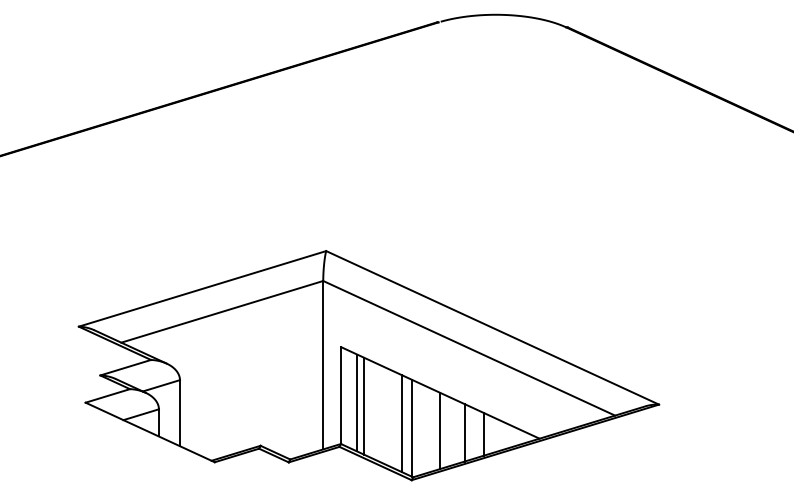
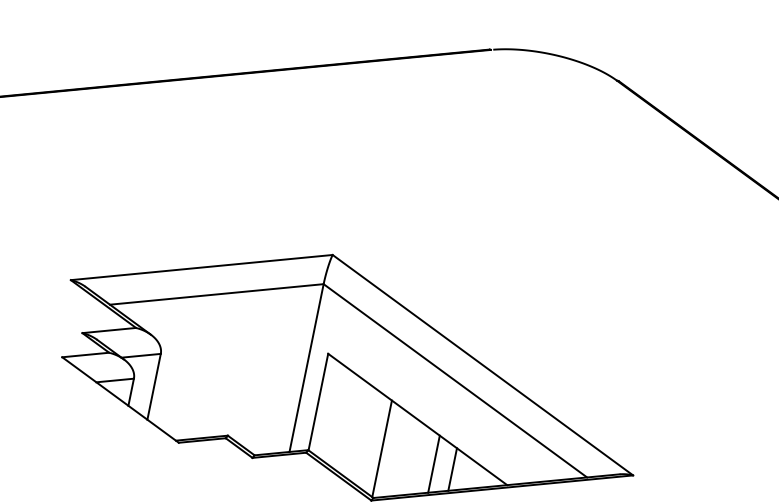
line: (357, 402) -> (333, 412), removed
line: (364, 405) -> (339, 416), removed
line: (401, 423) -> (372, 442), removed
line: (440, 430) -> (410, 456), removed

